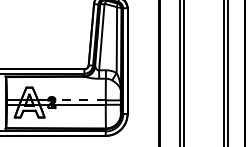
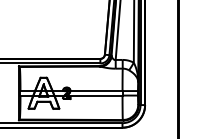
line: (80, 100) -> (96, 91), dashed -> solid

